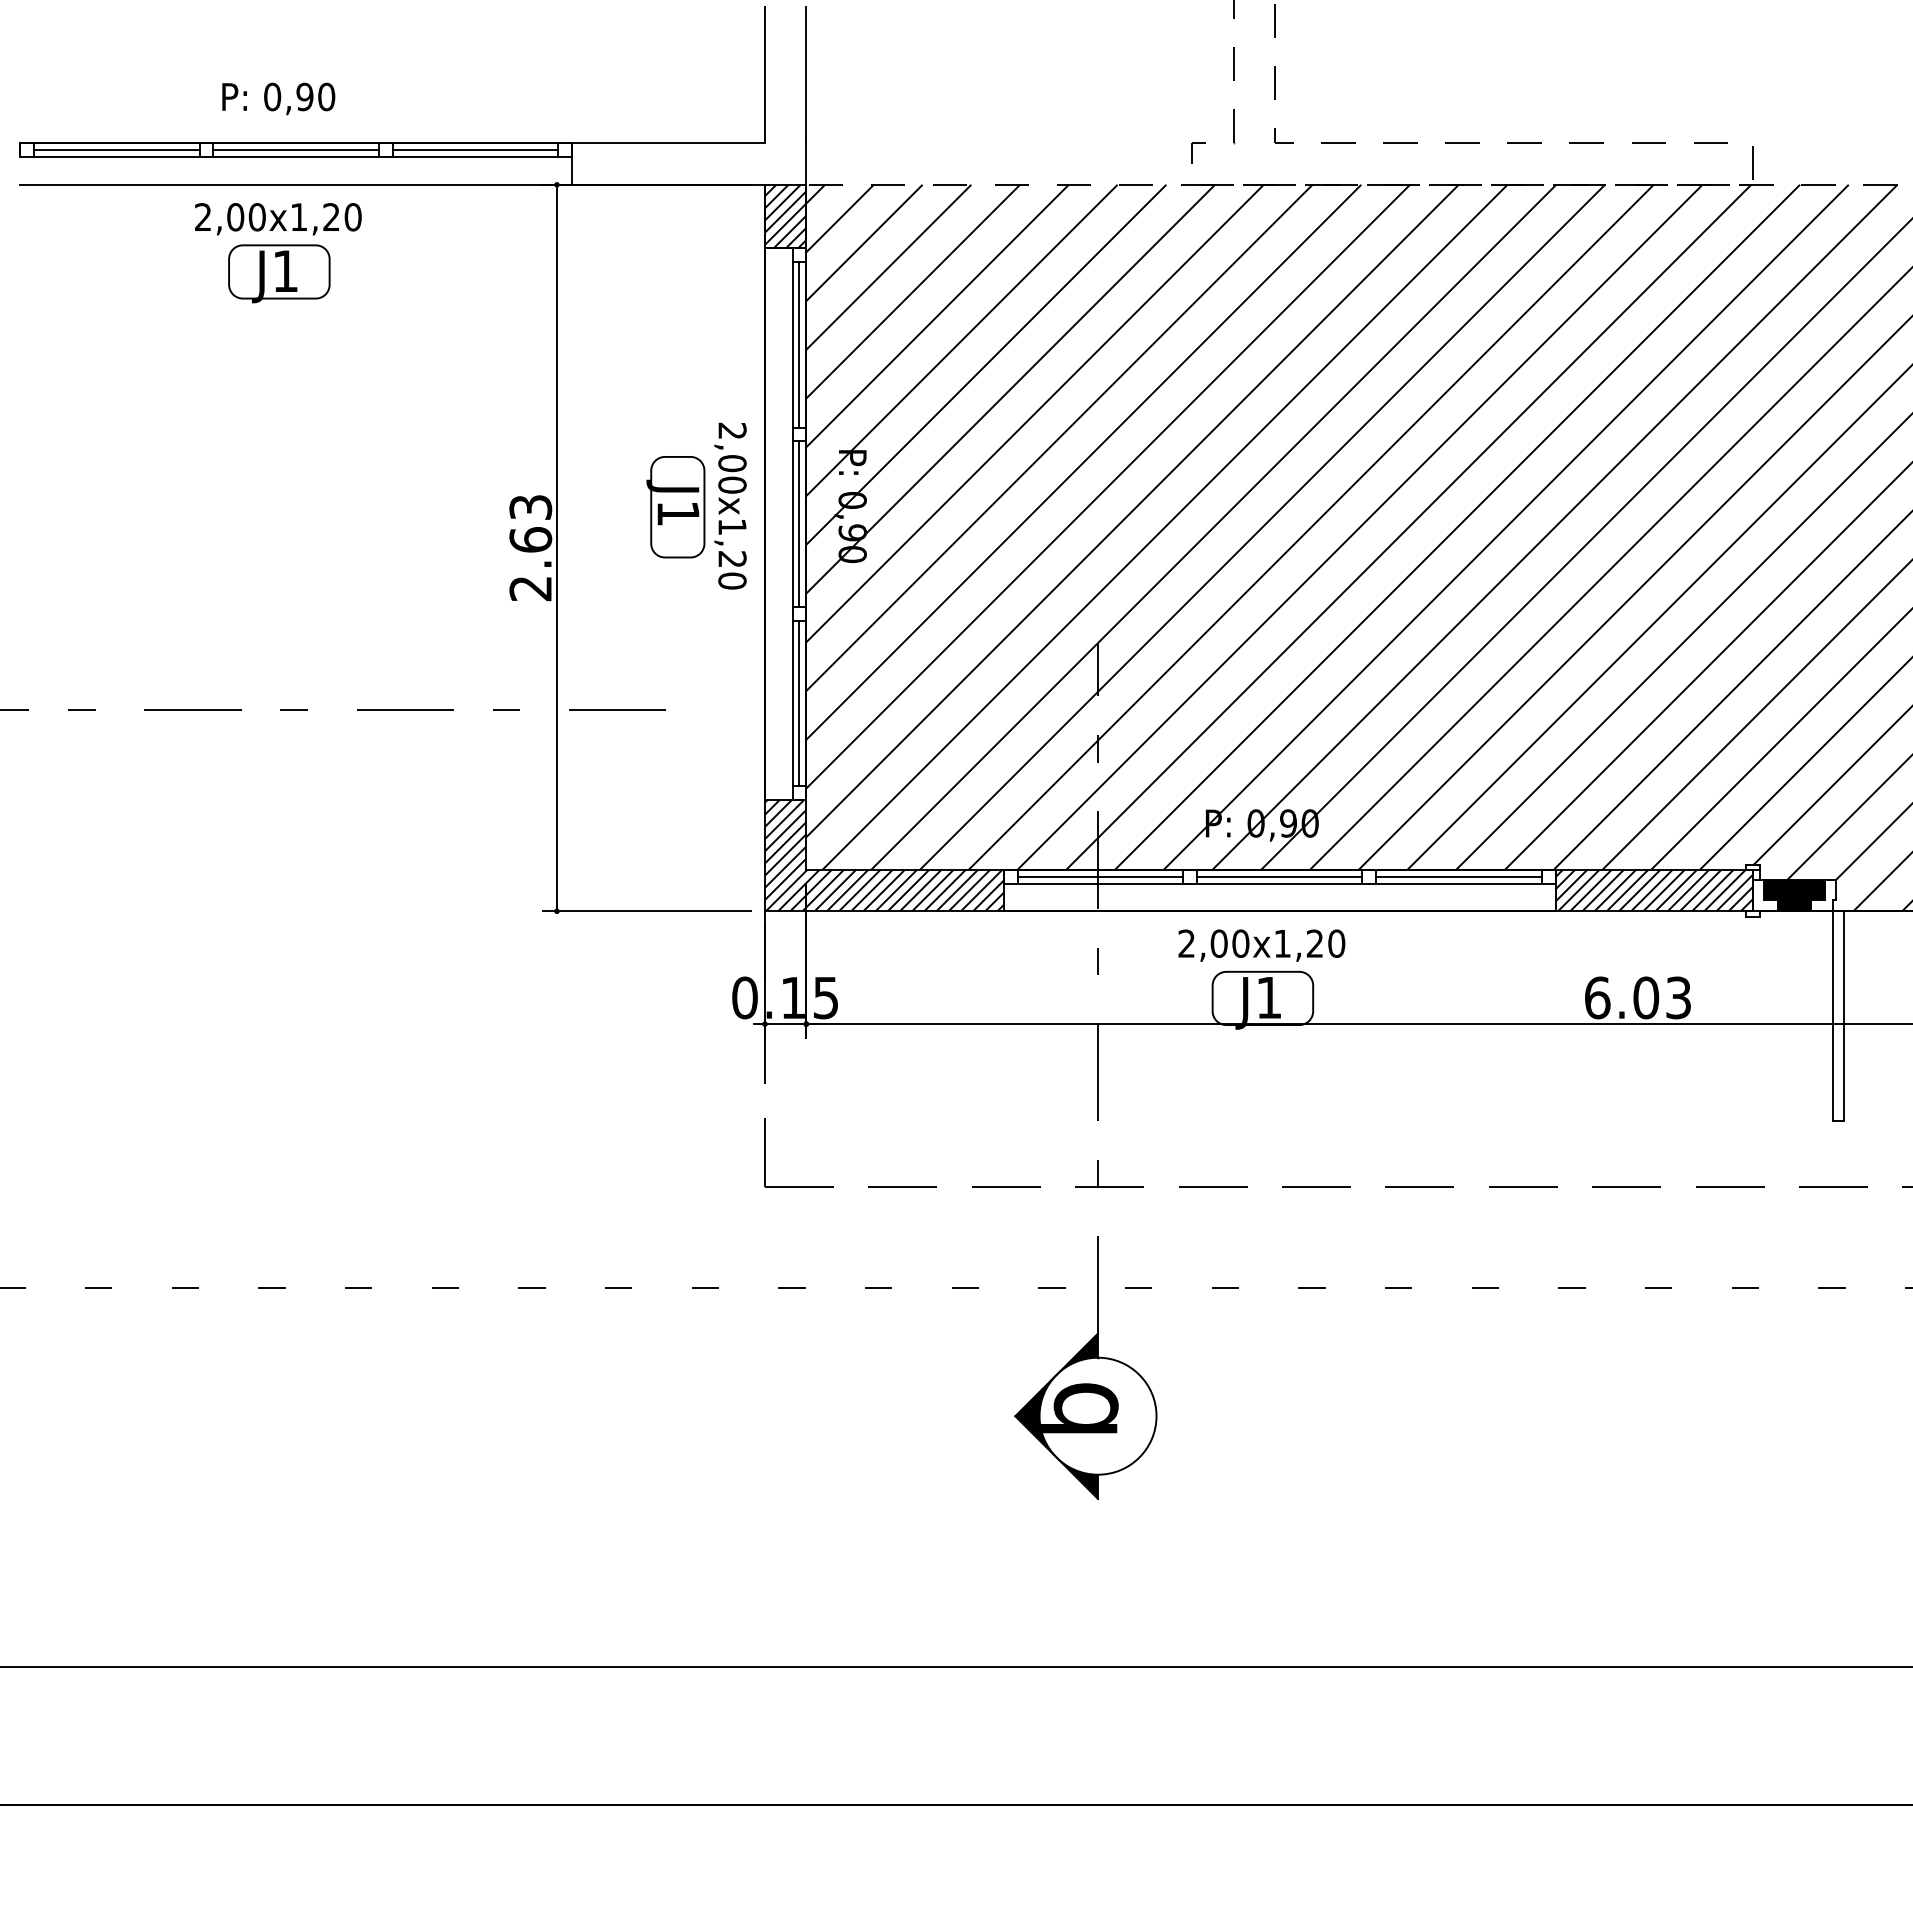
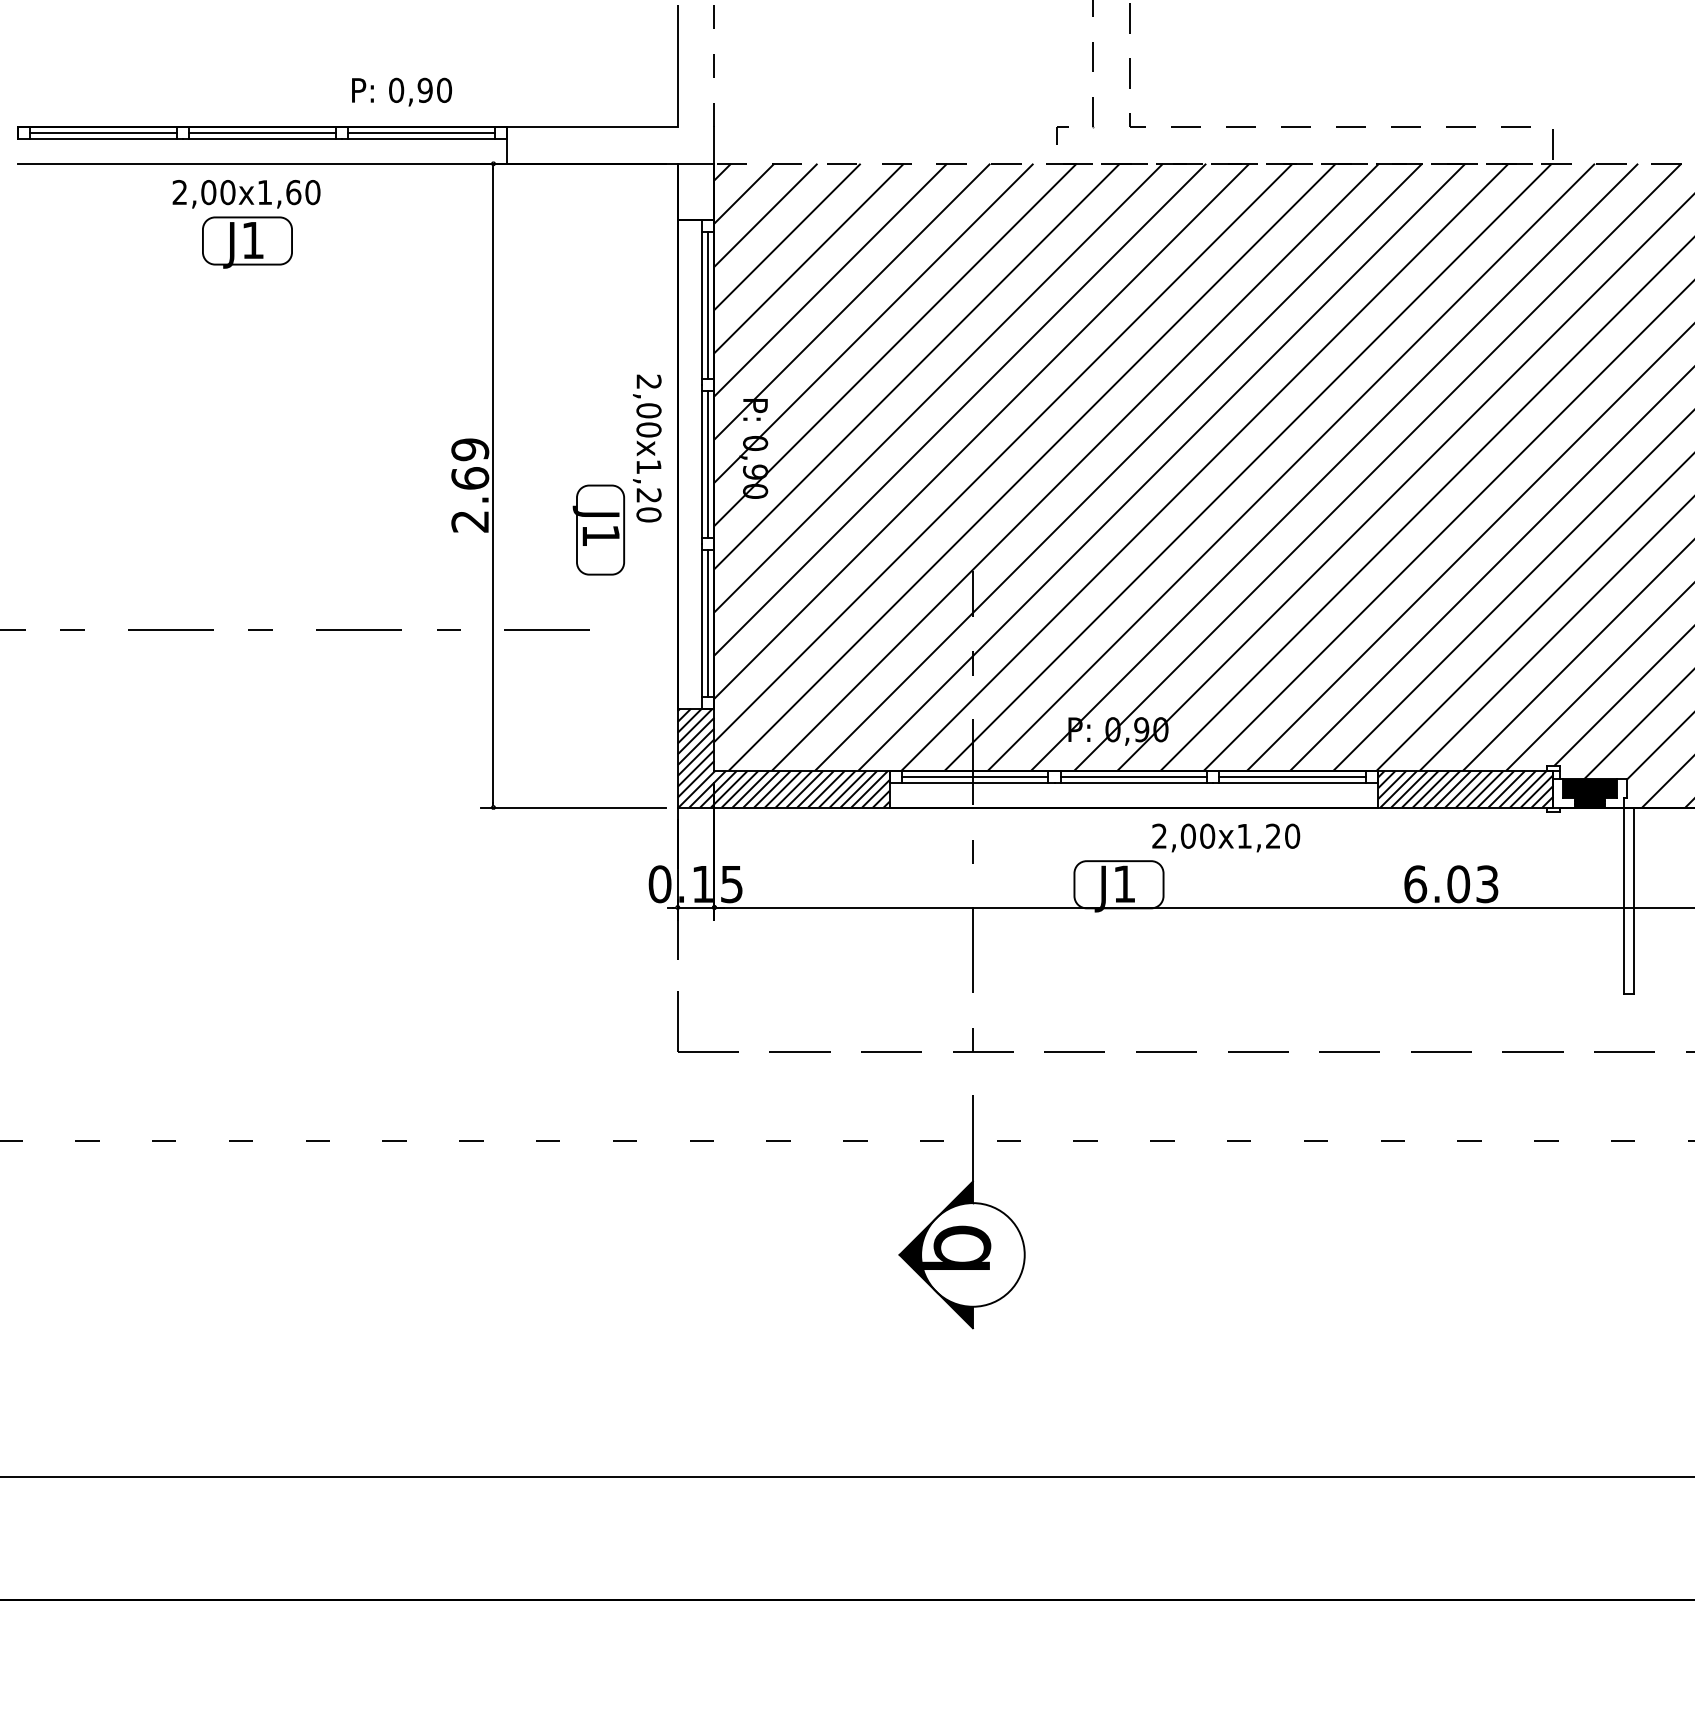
line: (806, 74) -> (714, 66), solid -> dashed
text: (278, 98) -> (401, 91), moved
hatch: (785, 216) -> (695, 191), removed
text: (331, 217) -> (293, 192), 2,00x1,20 -> 2,00x1,60
text: (530, 507) -> (470, 449), 2.63 -> 2.69
part: (675, 507) -> (598, 530), moved
text: (1261, 945) -> (1225, 837), moved

